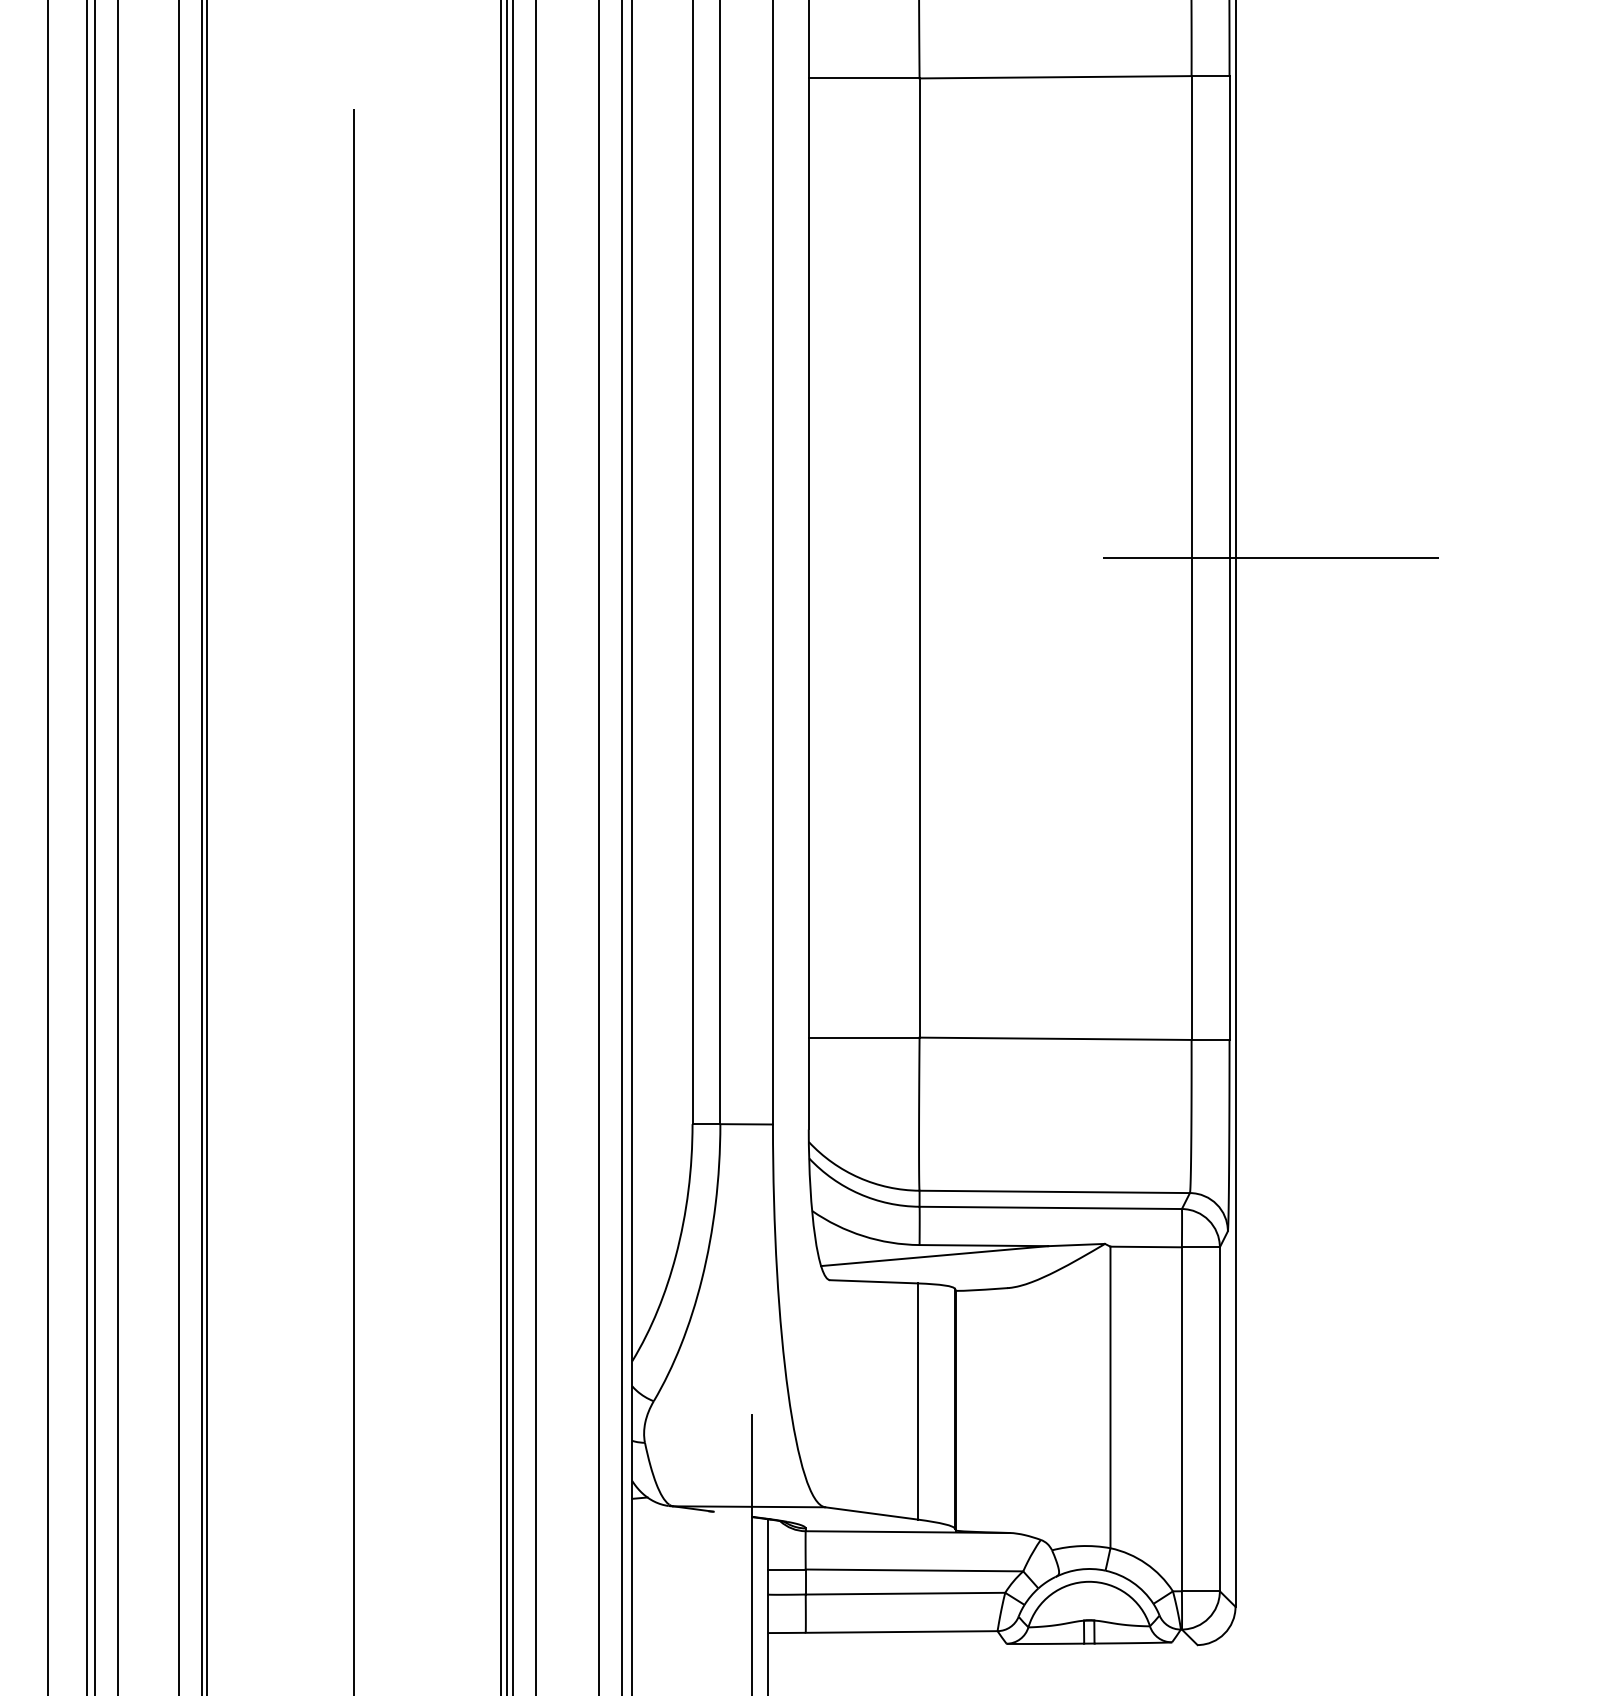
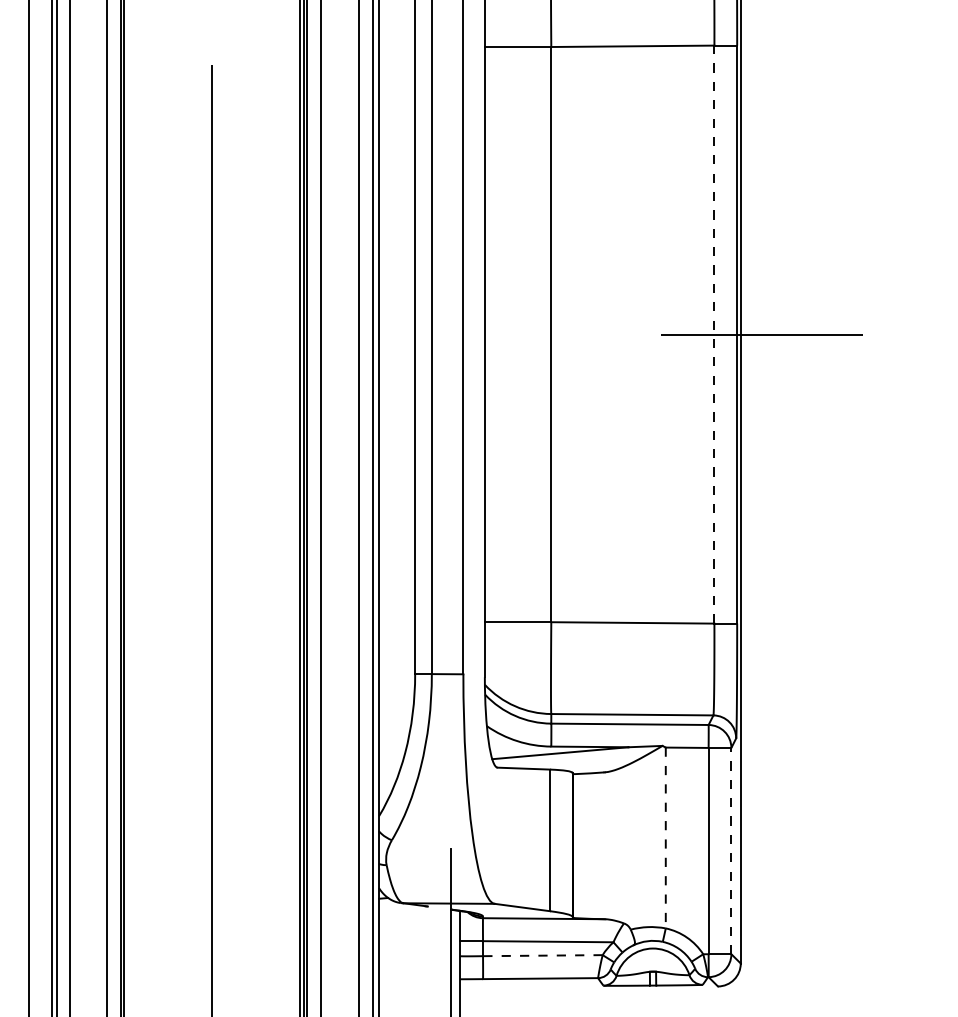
line: (1191, 557) -> (714, 334), solid -> dashed
line: (1110, 1398) -> (665, 838), solid -> dashed
line: (1220, 1418) -> (731, 850), solid -> dashed
line: (904, 1593) -> (542, 955), solid -> dashed

